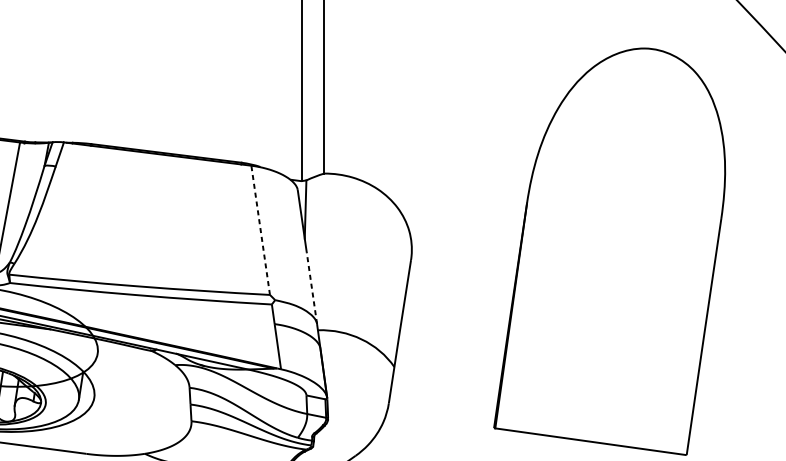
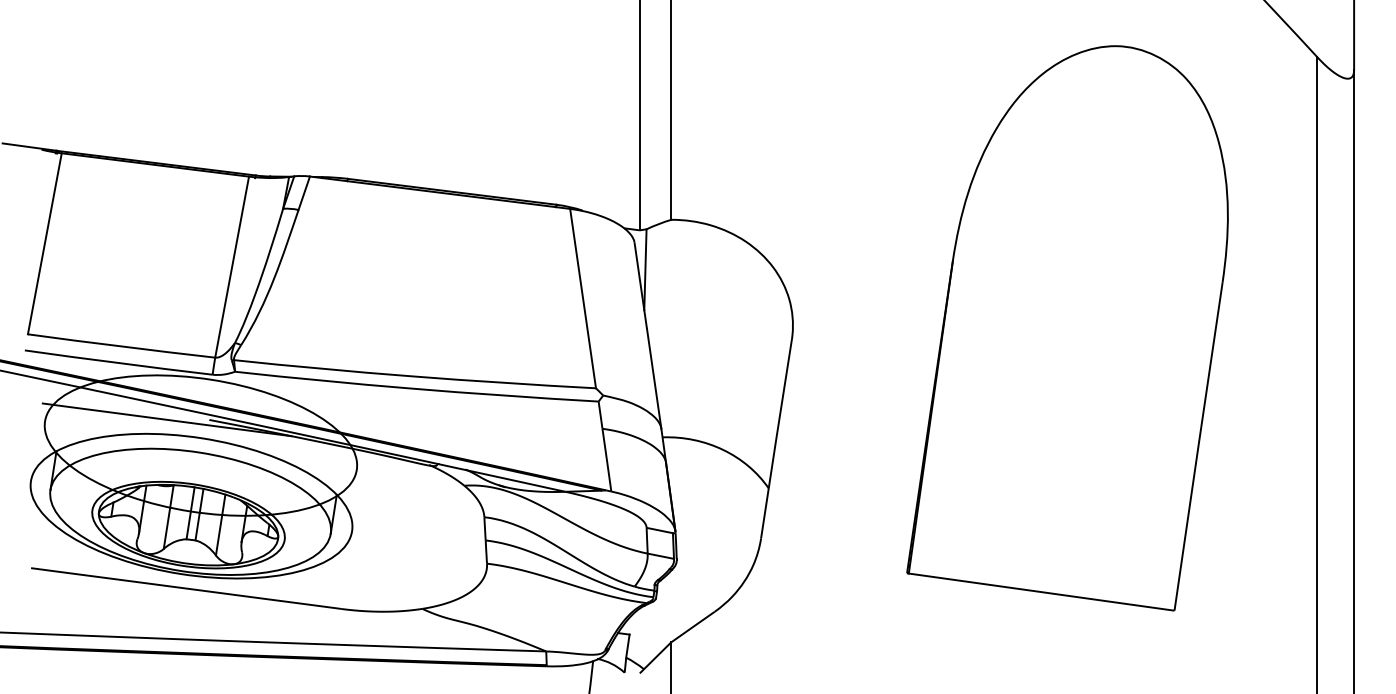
line: (260, 230) -> (583, 298), dashed -> solid
line: (312, 287) -> (654, 378), dashed -> solid

